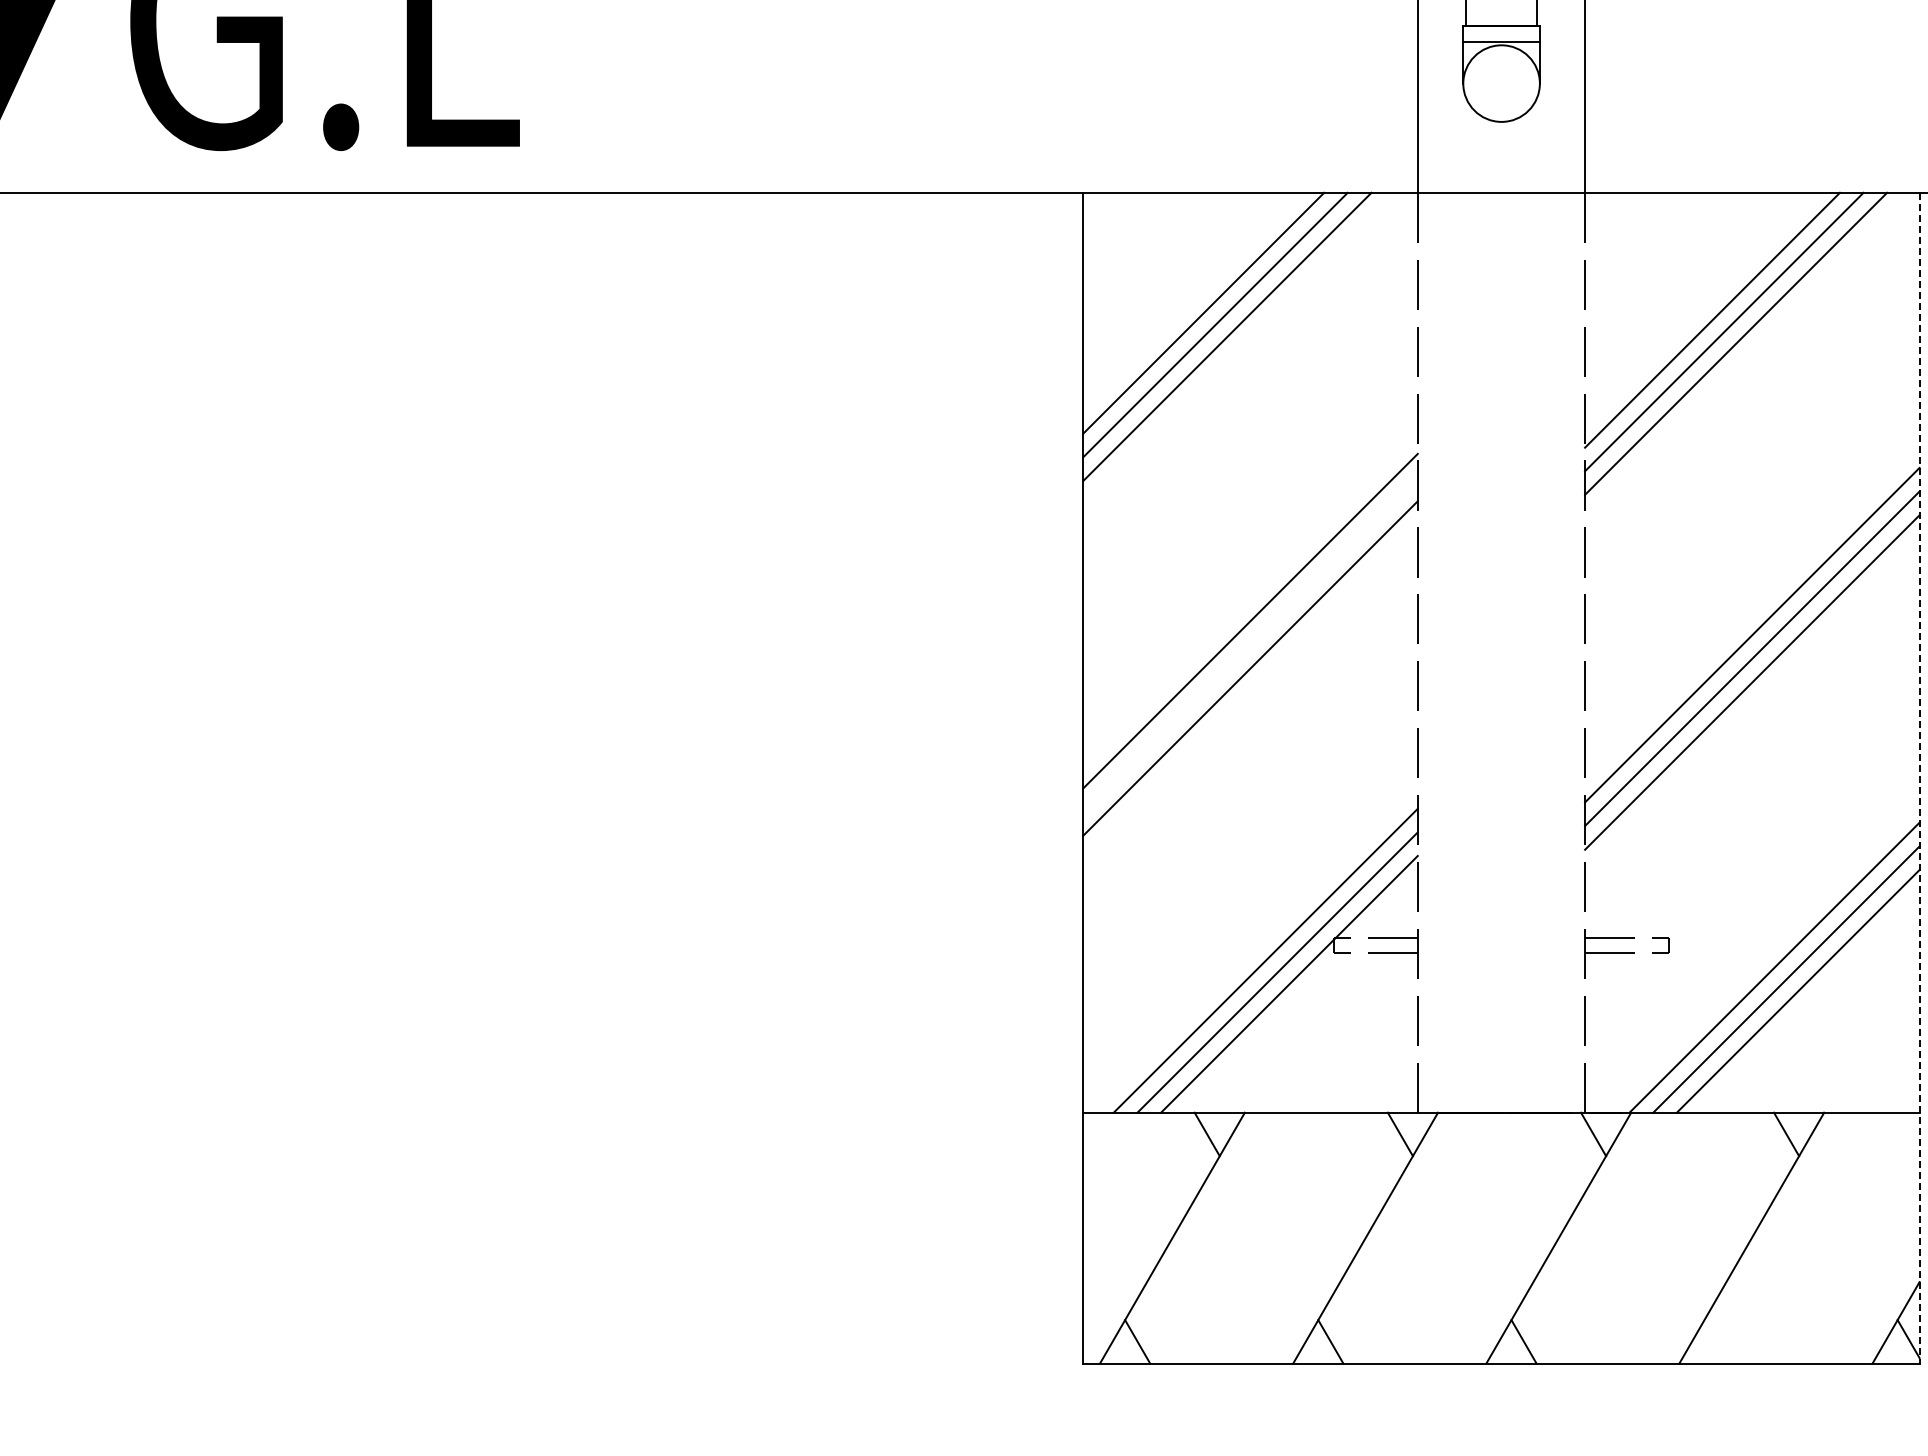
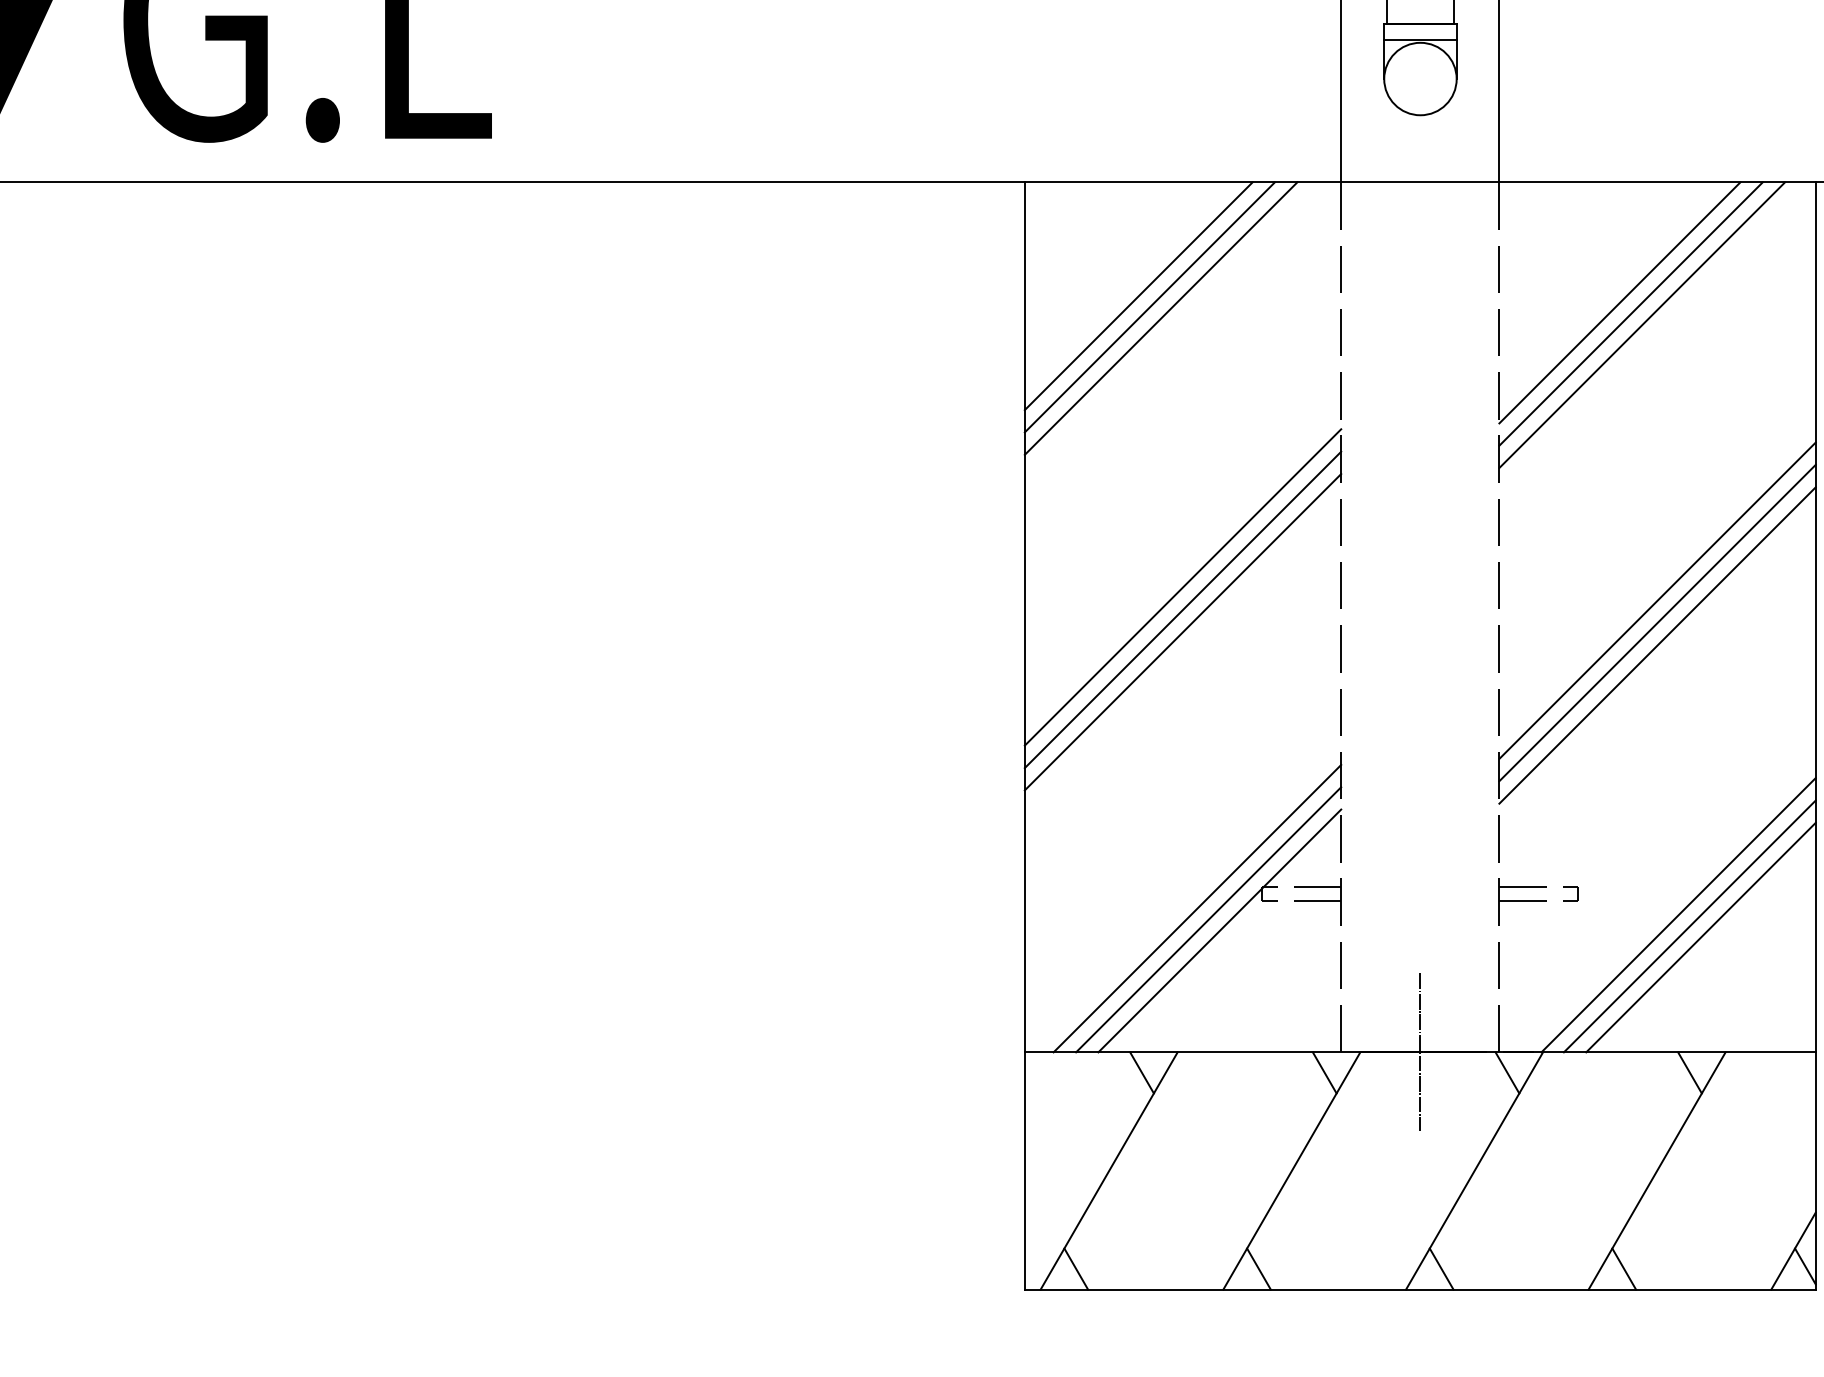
line: (1250, 644) -> (1182, 609), added
line: (1919, 778) -> (1815, 736), dashed -> solid
line: (1501, 1112) -> (1420, 1052), added
line: (1716, 1341) -> (1623, 1268), added

